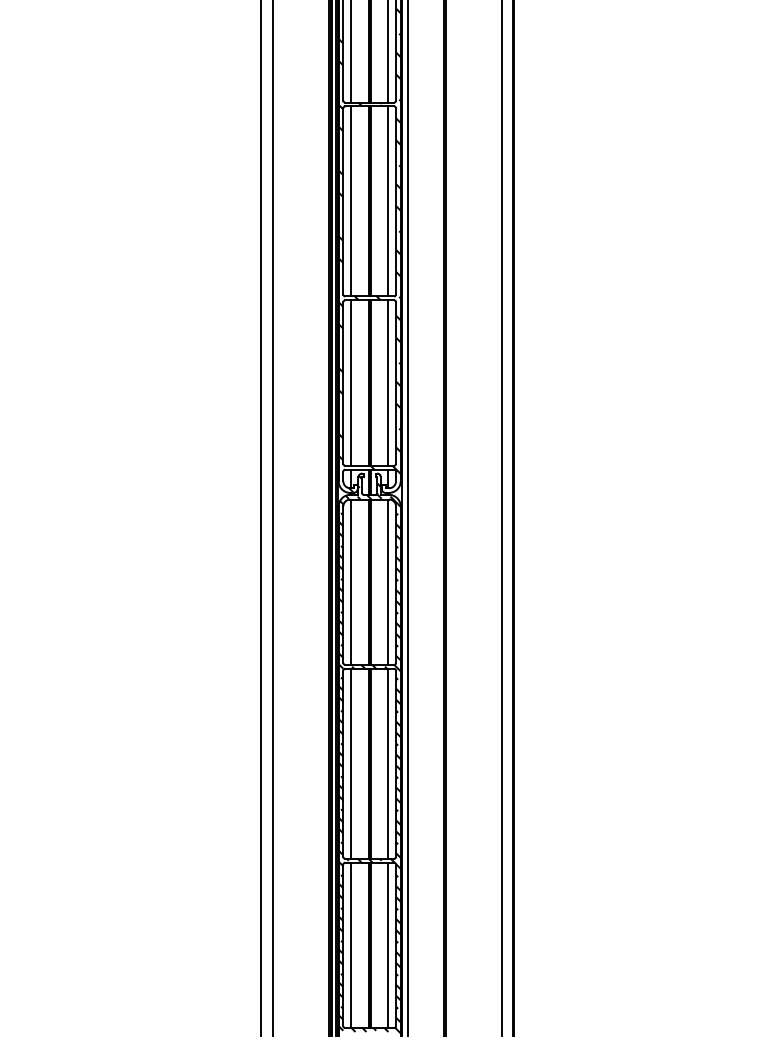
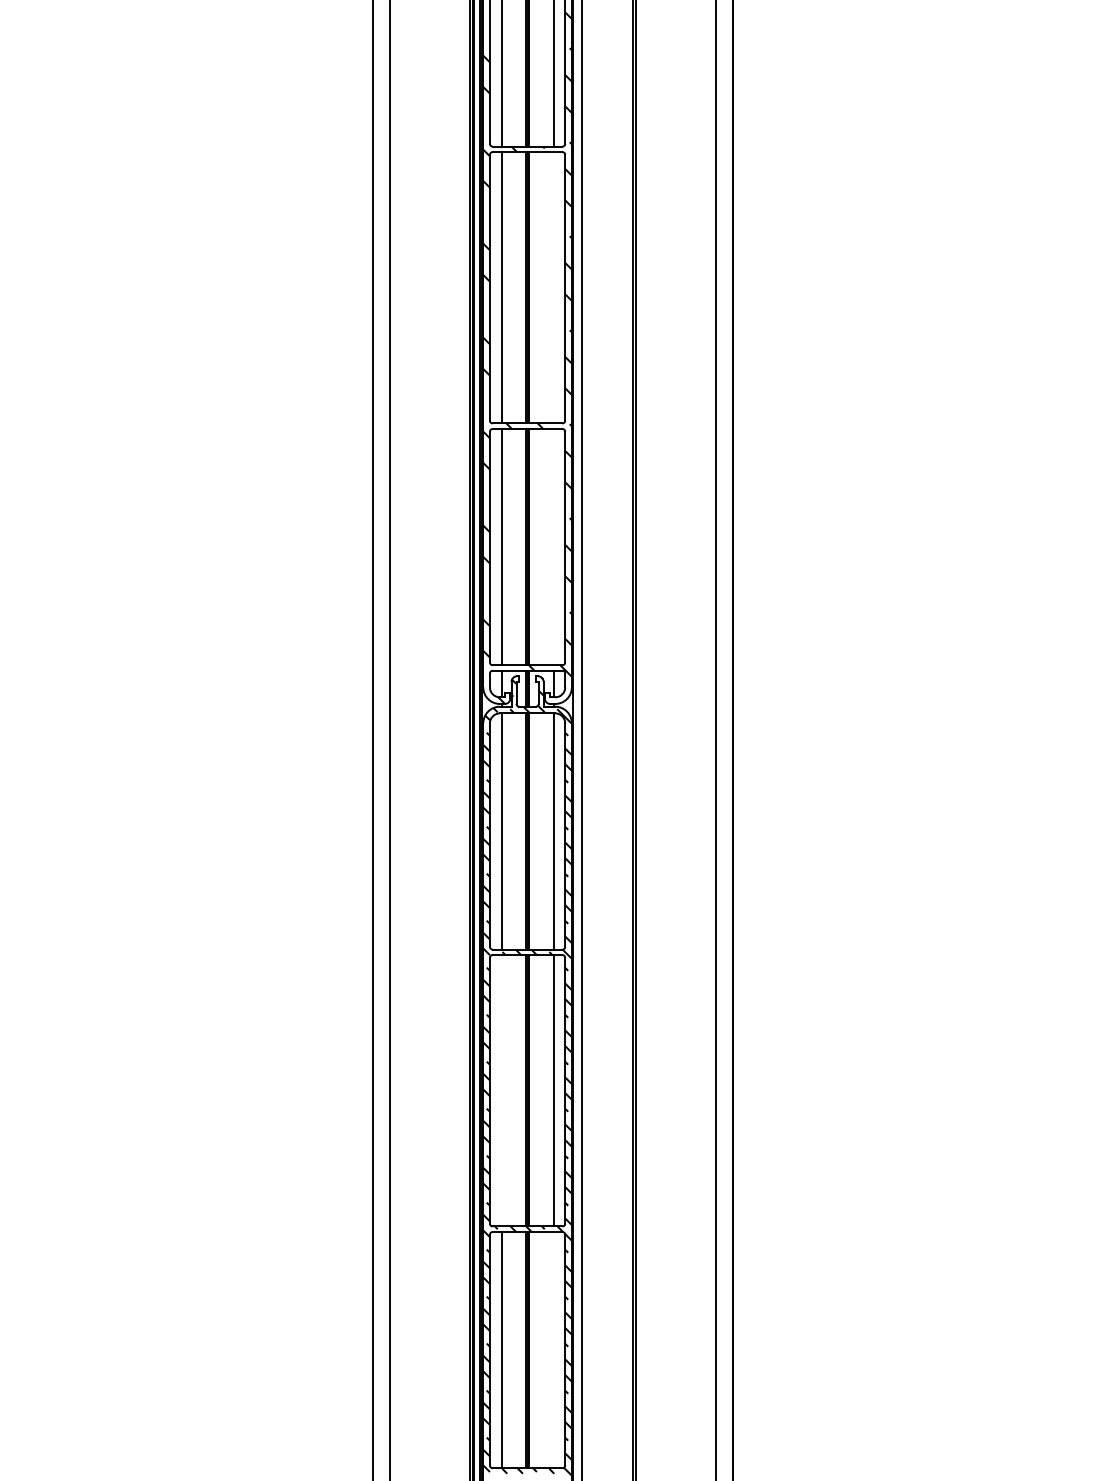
line: (387, 201) -> (553, 287), removed
line: (387, 383) -> (553, 547), removed
line: (351, 763) -> (501, 1090), removed
line: (387, 945) -> (553, 1350), removed

